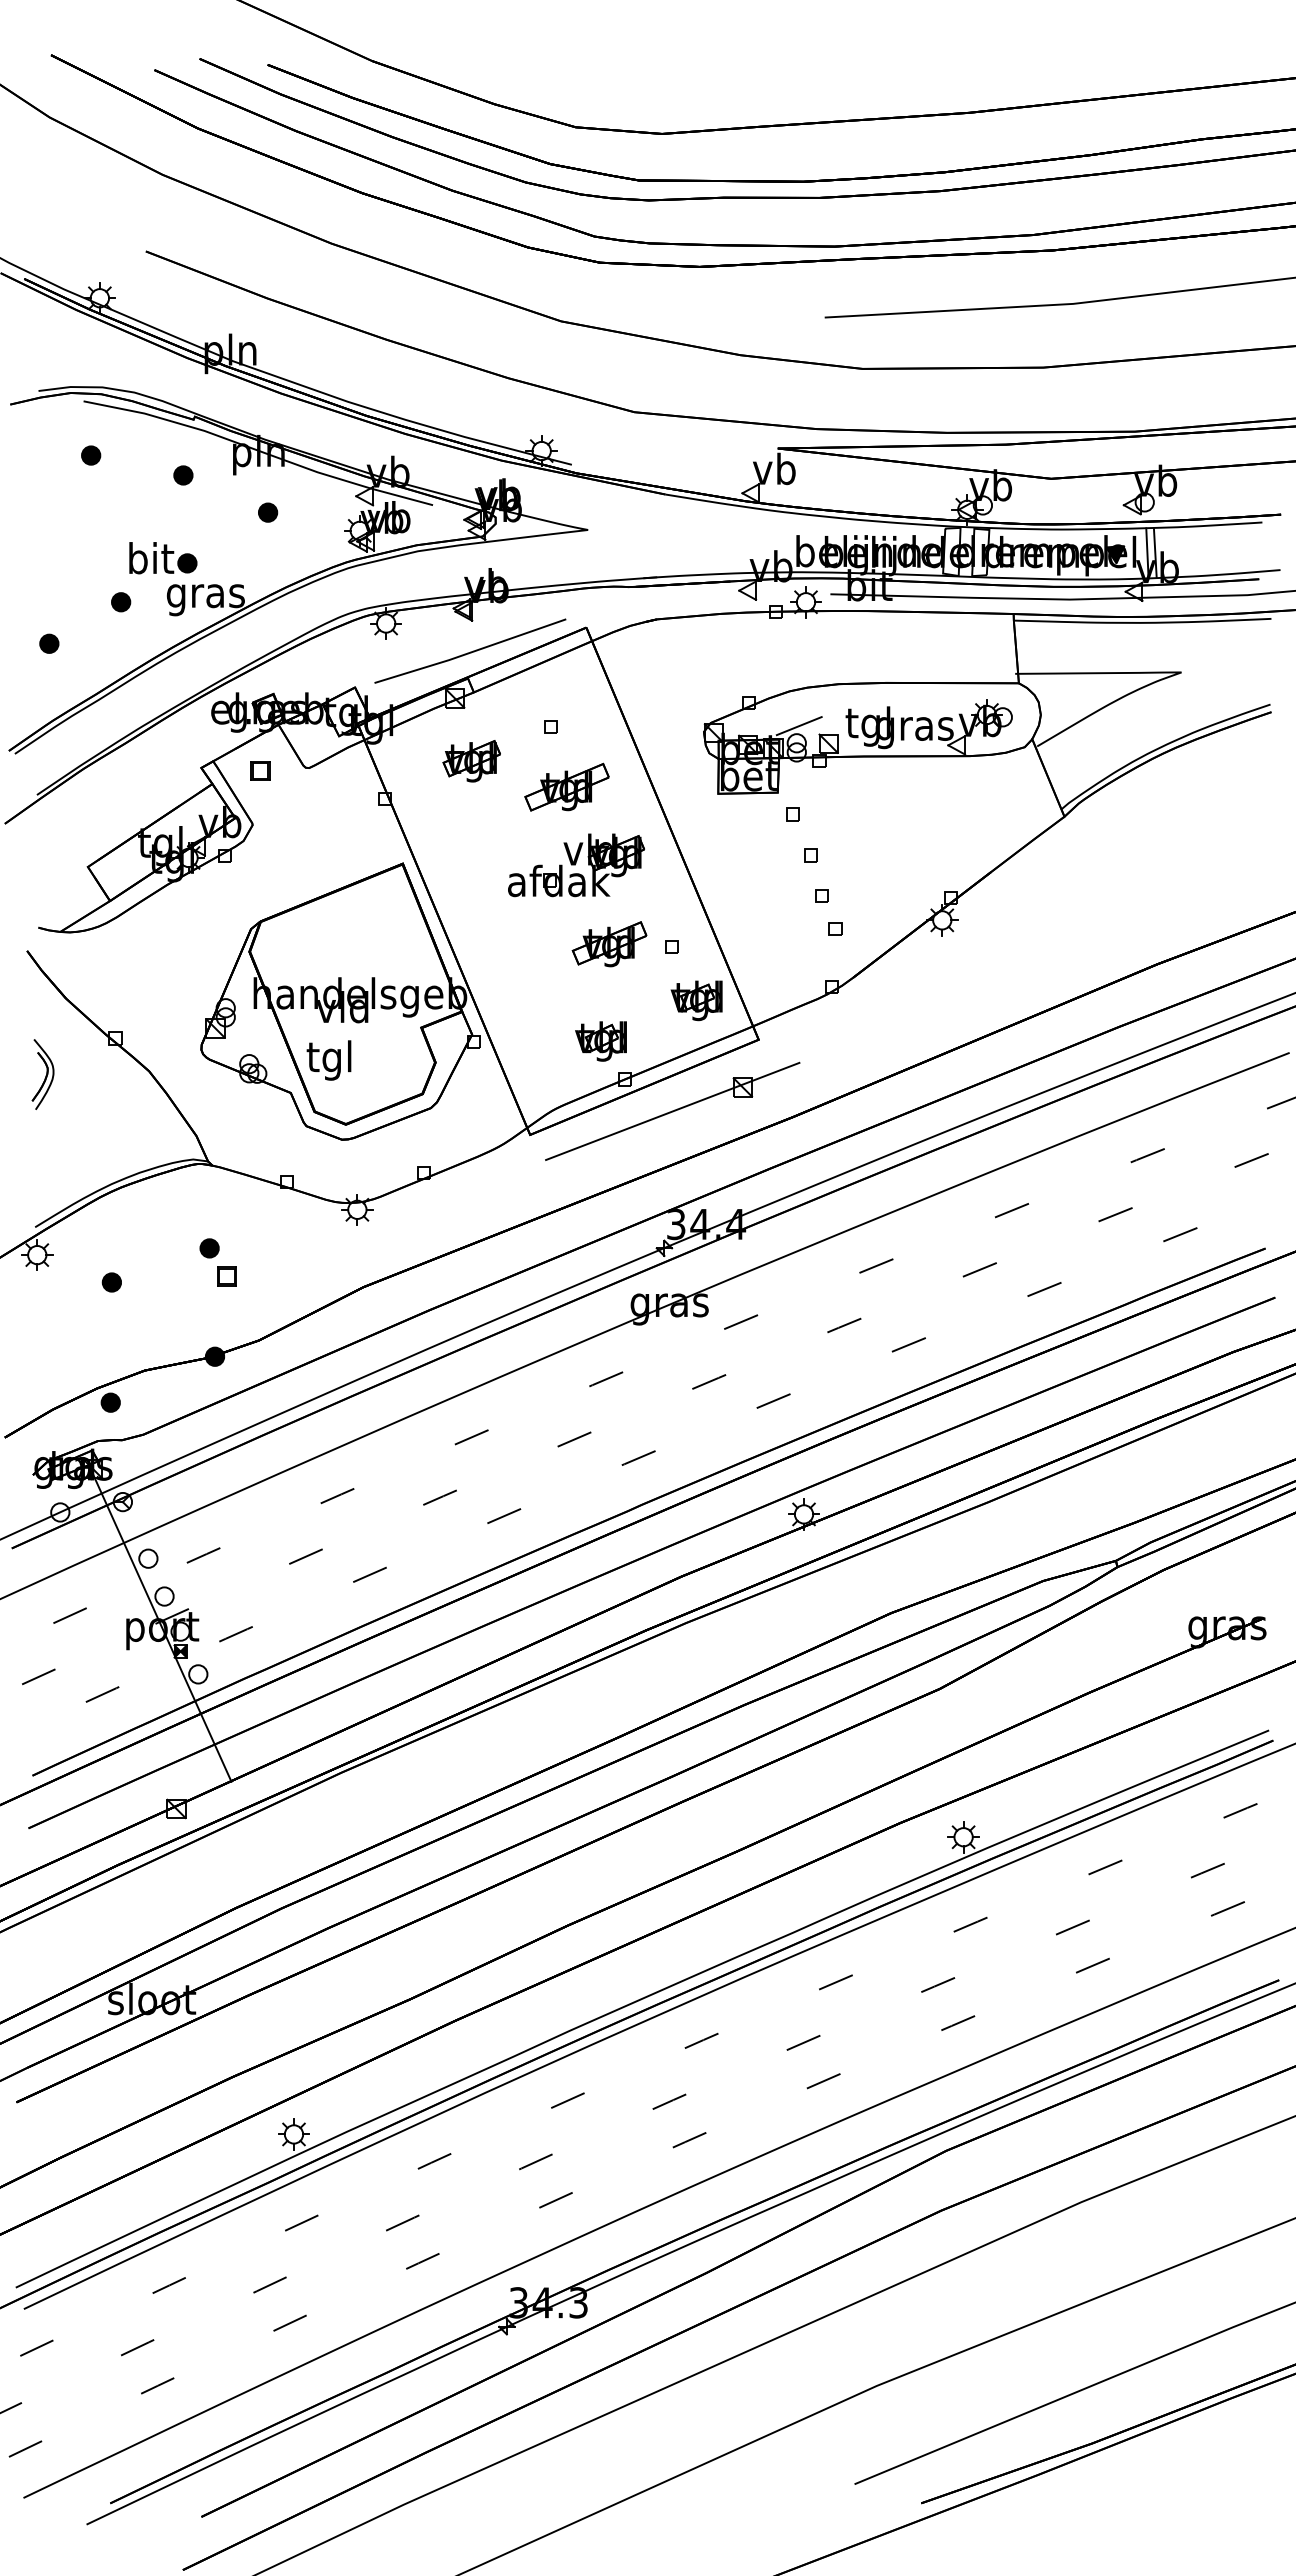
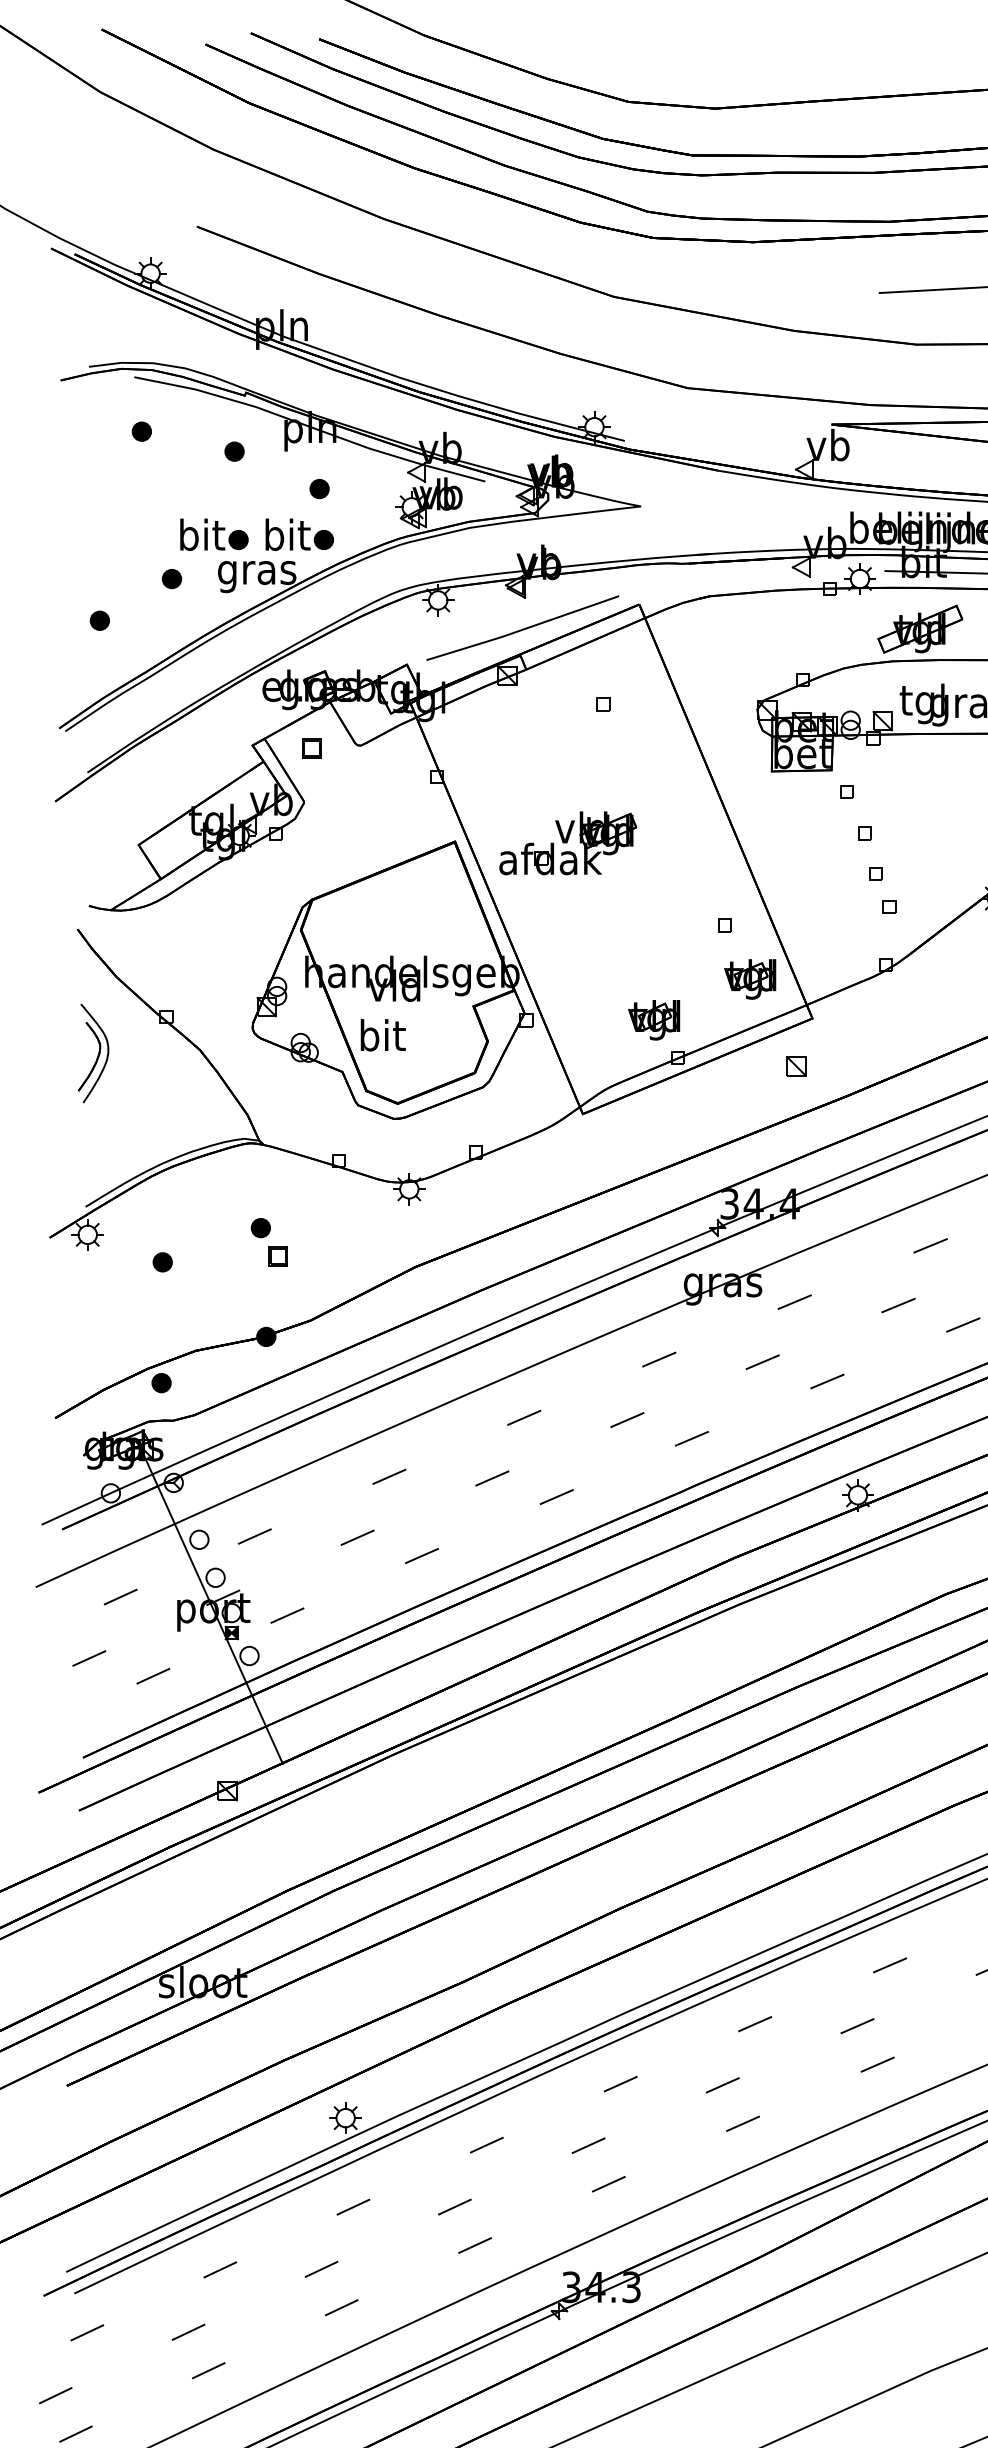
part: (248, 558) -> (299, 535), added
line: (798, 726) -> (852, 703), removed
part: (471, 761) -> (523, 739), removed
part: (566, 786) -> (919, 628), moved
part: (576, 865) -> (568, 843), moved
part: (609, 944) -> (662, 922), removed
text: (329, 1060) -> (381, 1039), tgl -> bit
part: (42, 1074) -> (93, 1053), size x1.4
line: (672, 1111) -> (725, 1090), removed

